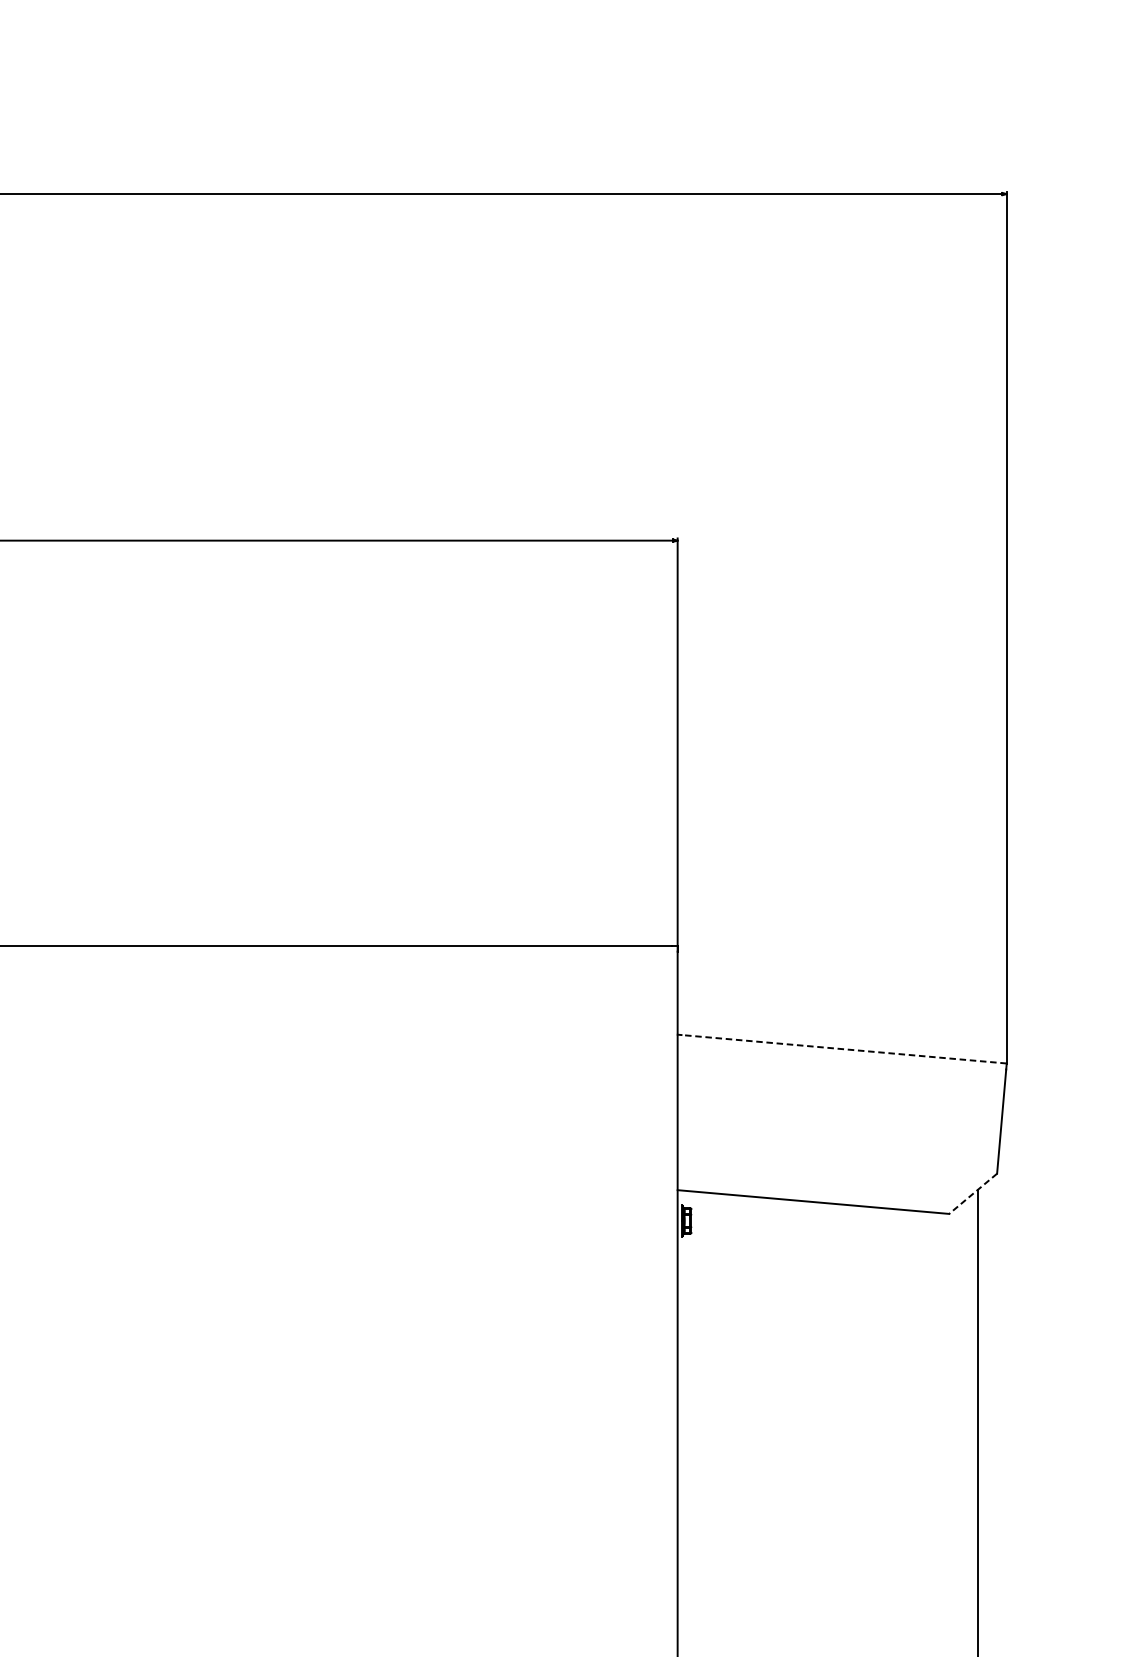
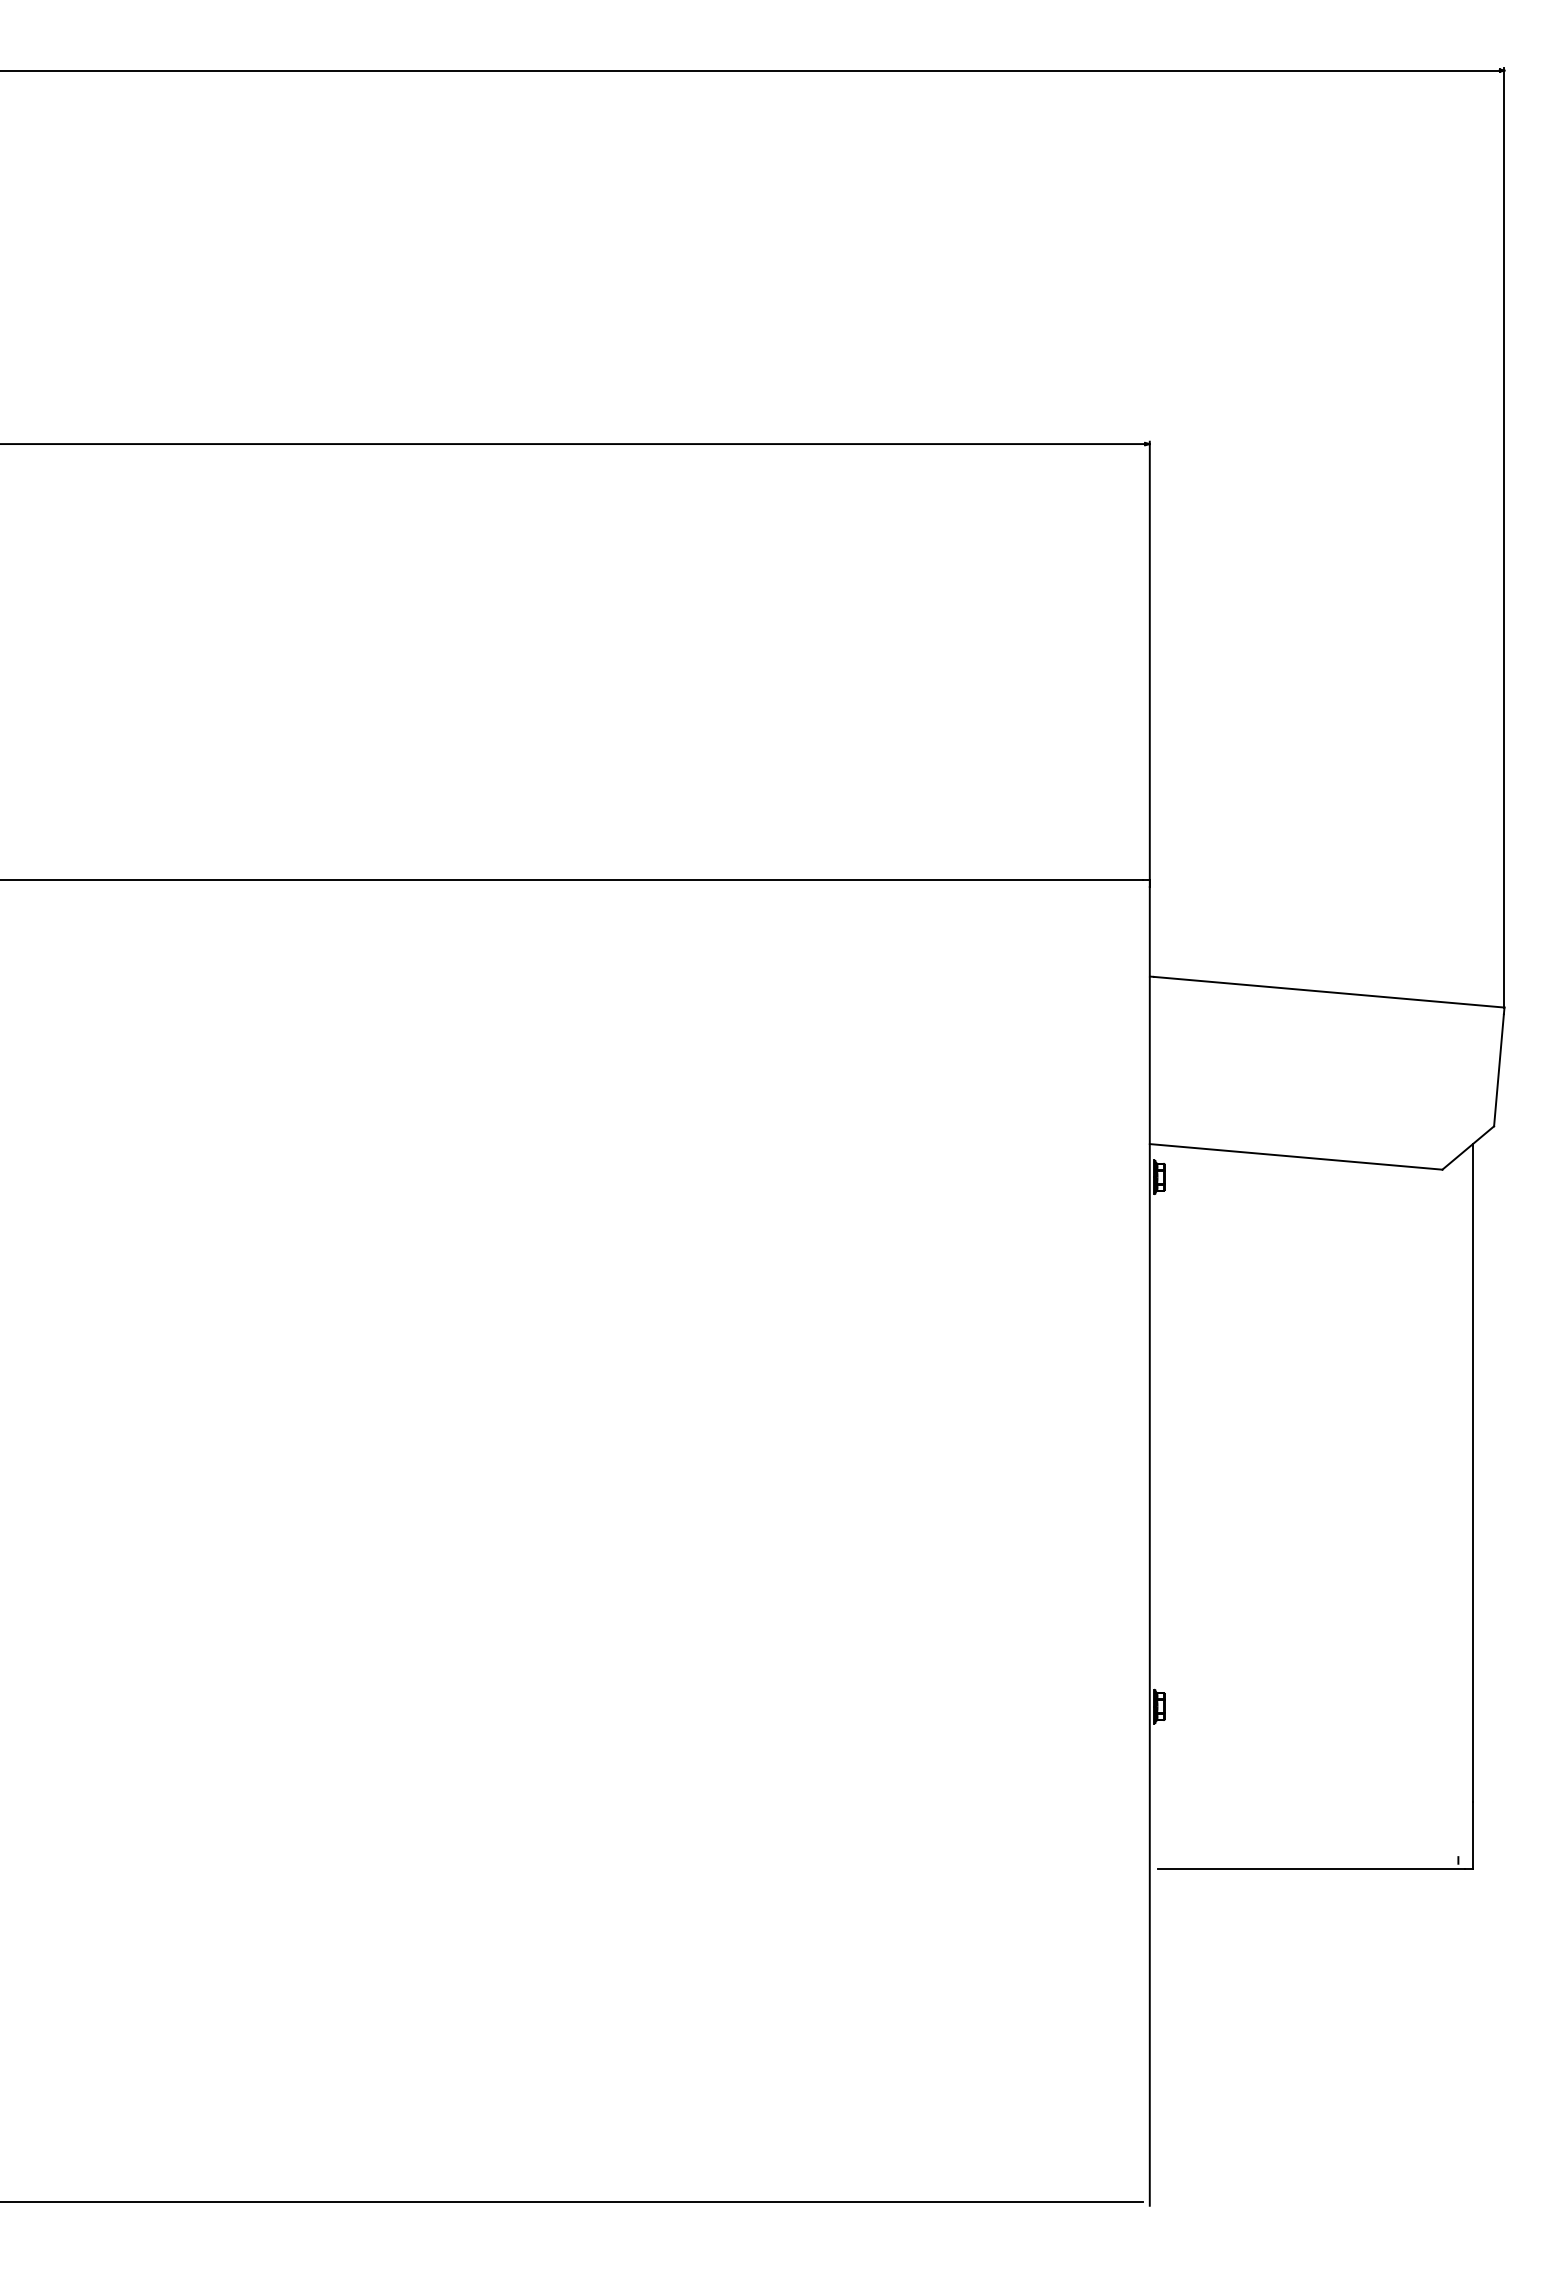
line: (844, 1049) -> (1329, 992), dashed -> solid
line: (973, 1194) -> (1468, 1148), dashed -> solid

